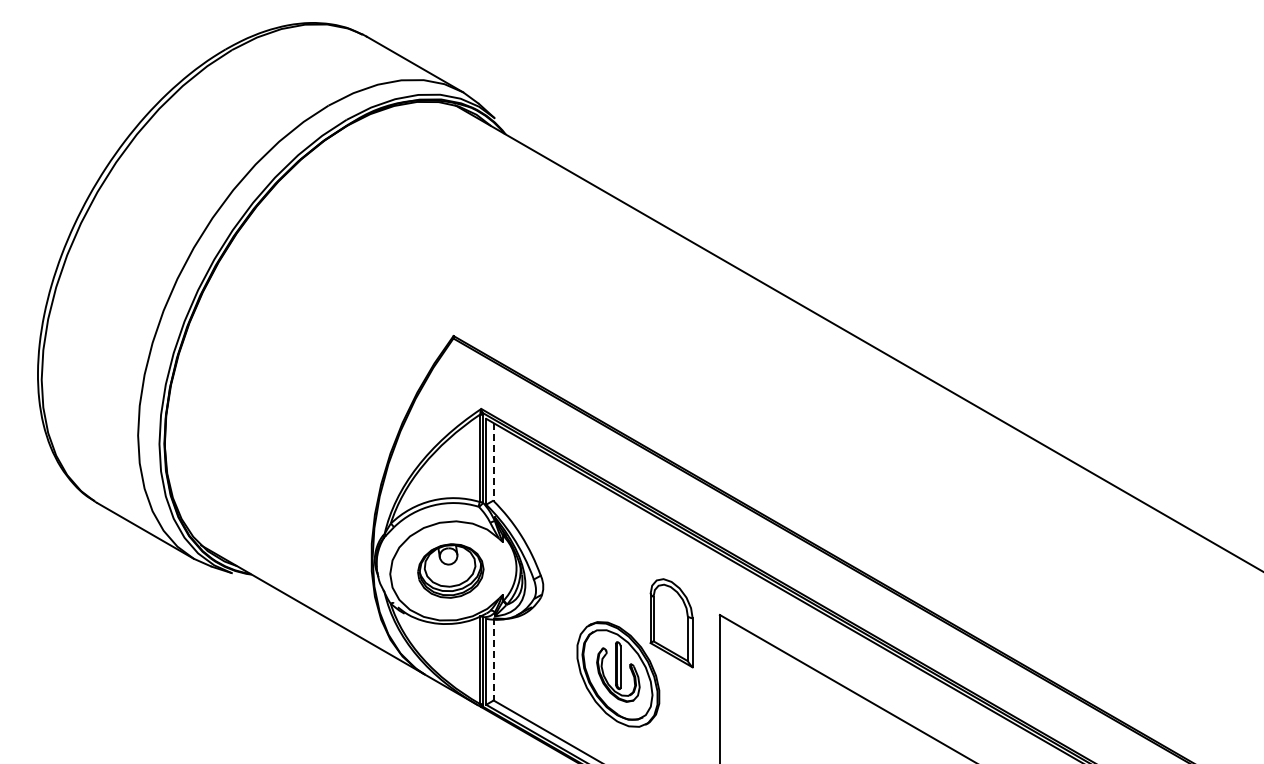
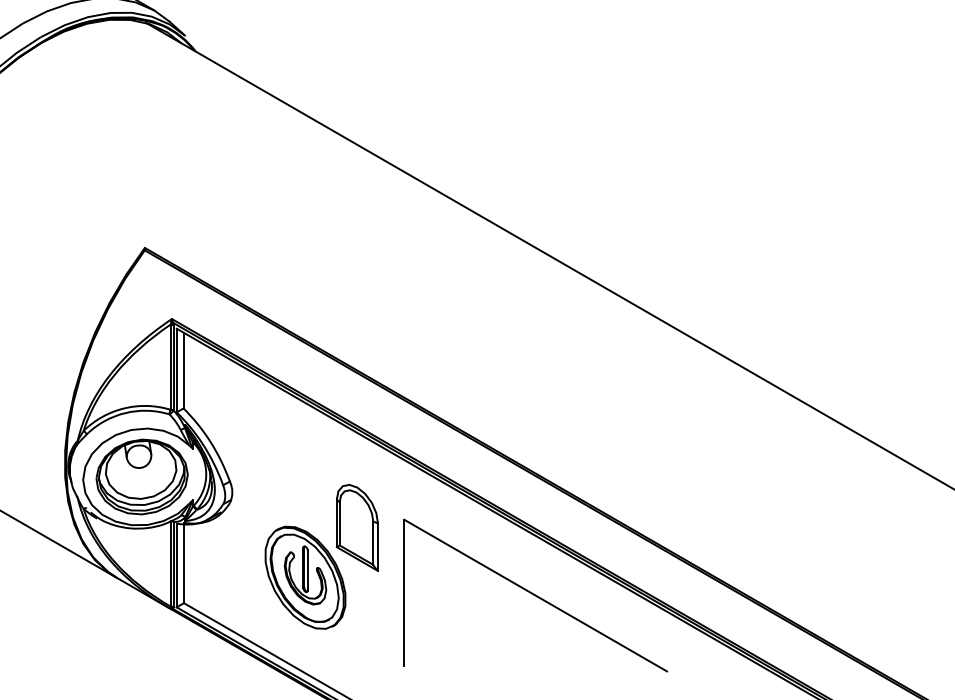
line: (493, 462) -> (183, 371), dashed -> solid
part: (450, 570) -> (141, 476), size x1.43
line: (493, 659) -> (183, 563), dashed -> solid

